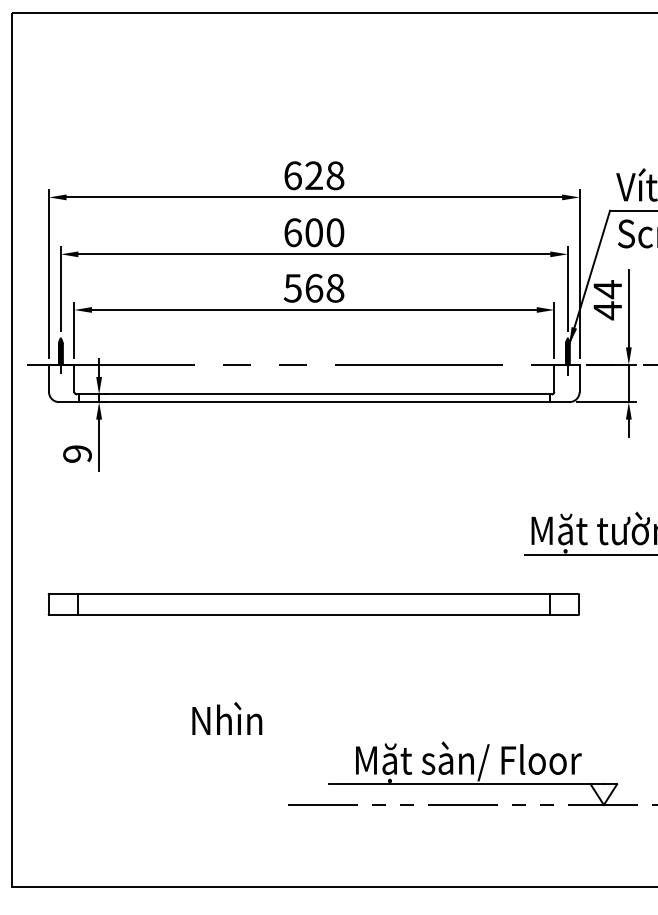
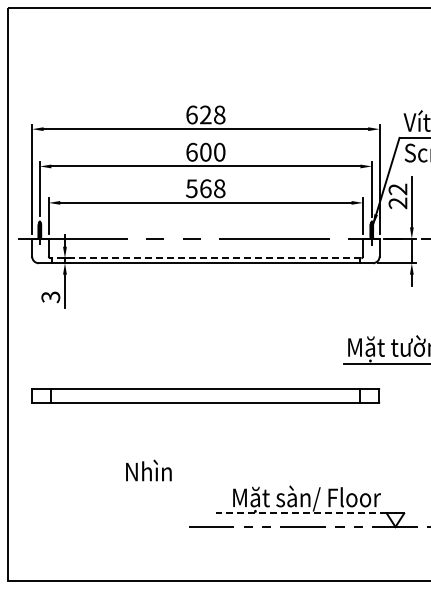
text: (606, 300) -> (397, 196), 44 -> 22
line: (313, 394) -> (205, 258), solid -> dashed
text: (77, 454) -> (50, 297), 9 -> 3
line: (460, 784) -> (301, 513), solid -> dashed

